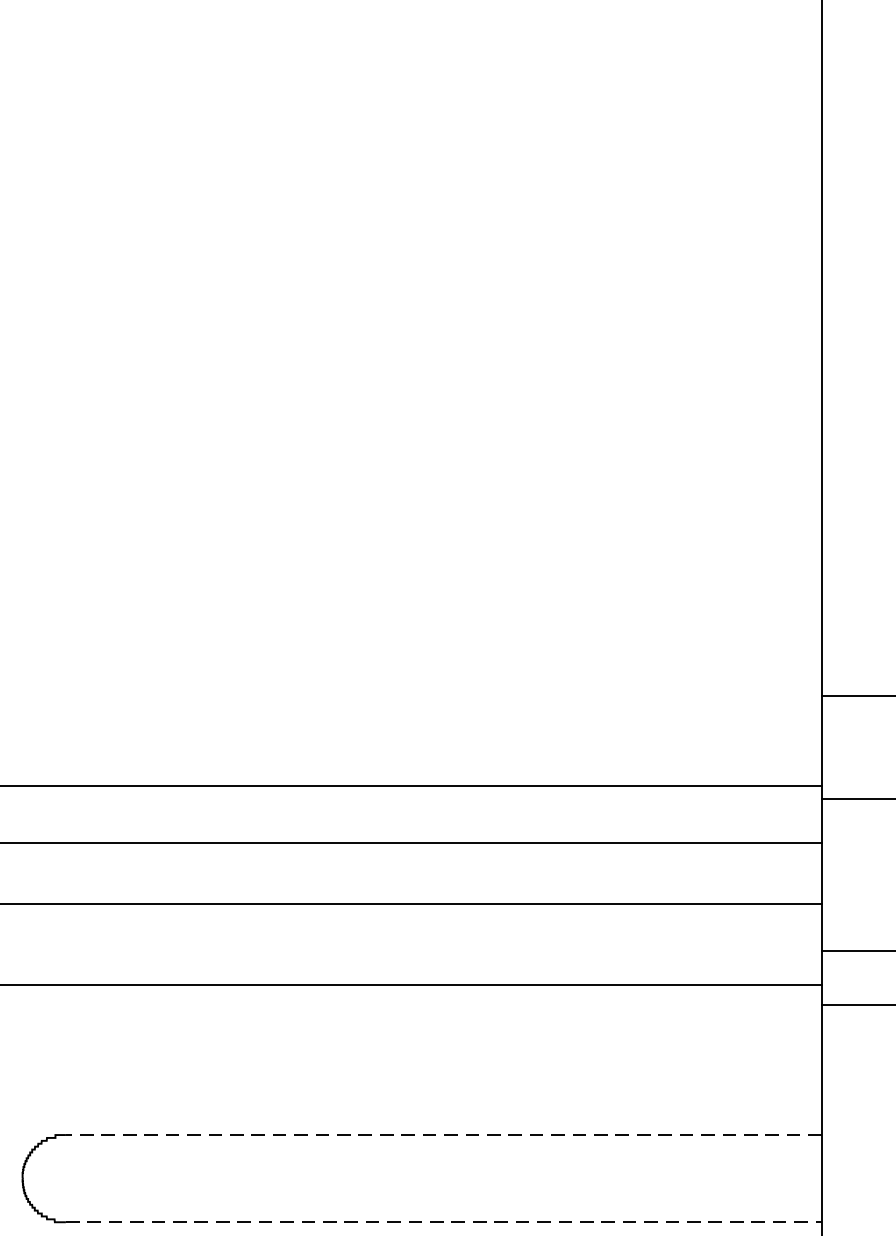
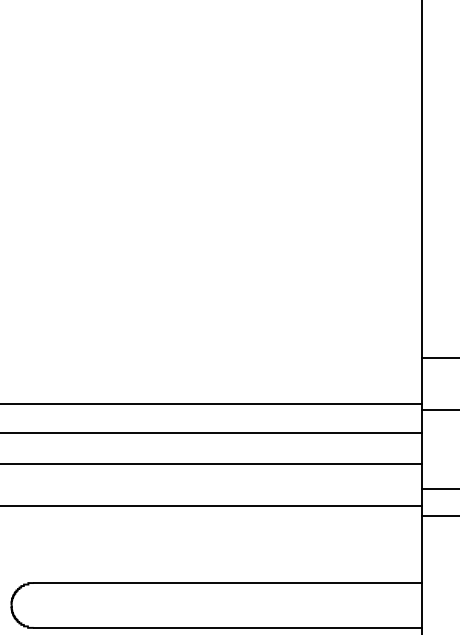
line: (443, 1135) -> (227, 583), dashed -> solid
line: (445, 1221) -> (228, 627), dashed -> solid

